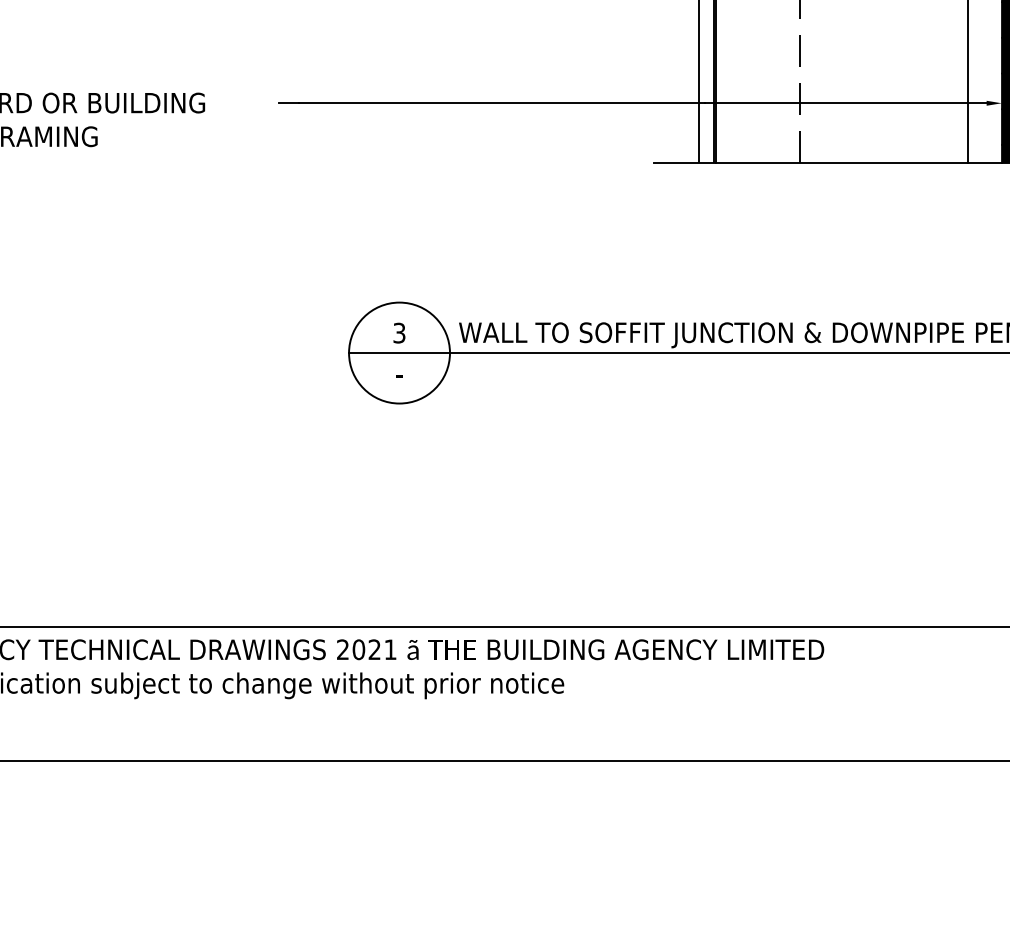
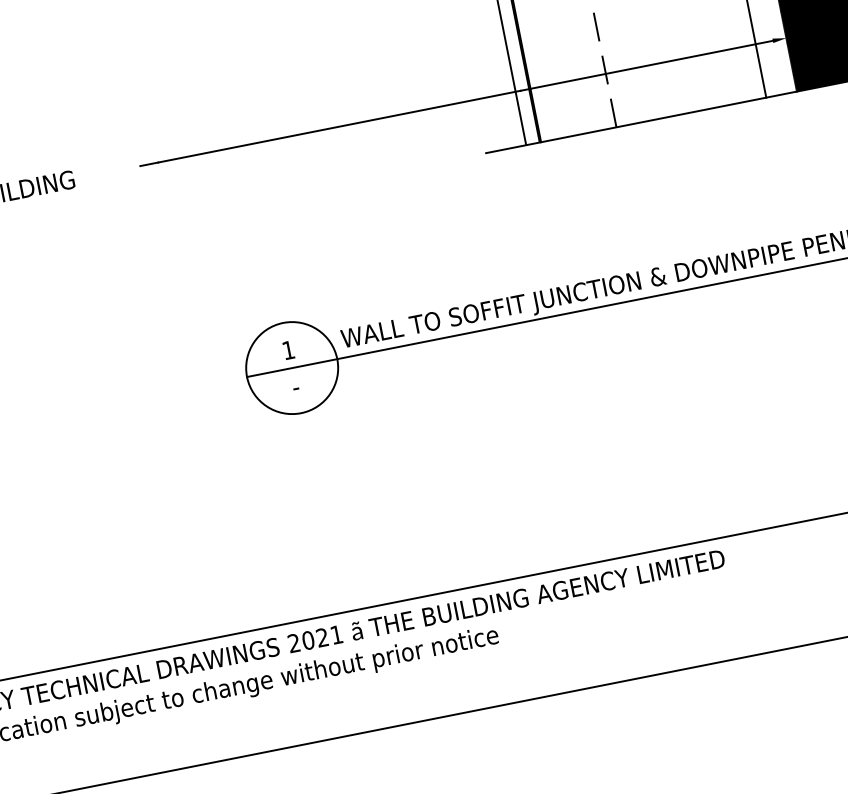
text: (399, 332) -> (288, 349), 3 -> 1

